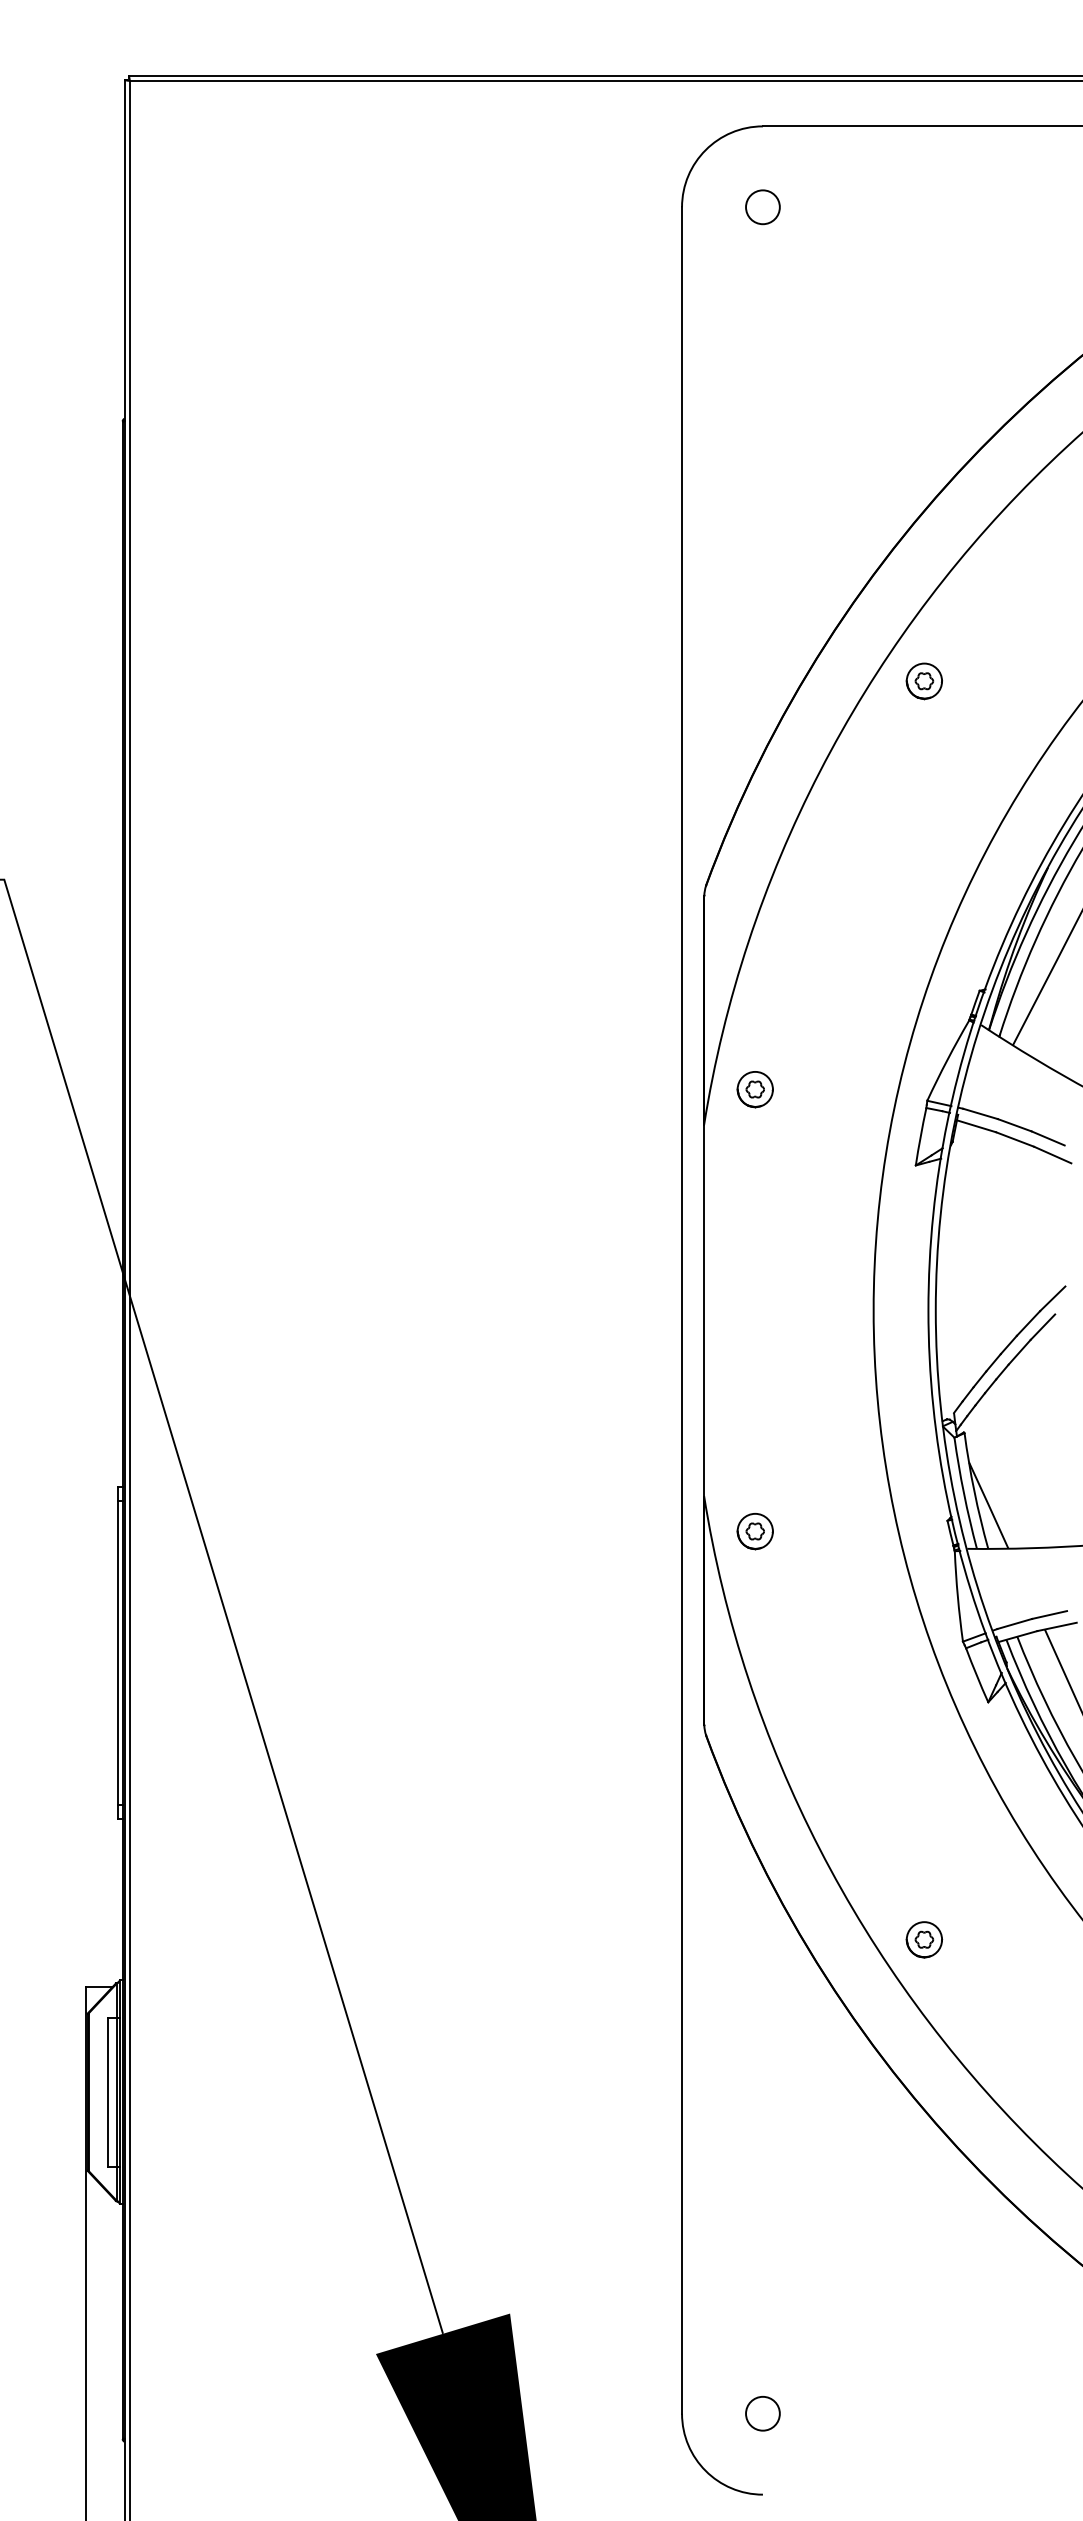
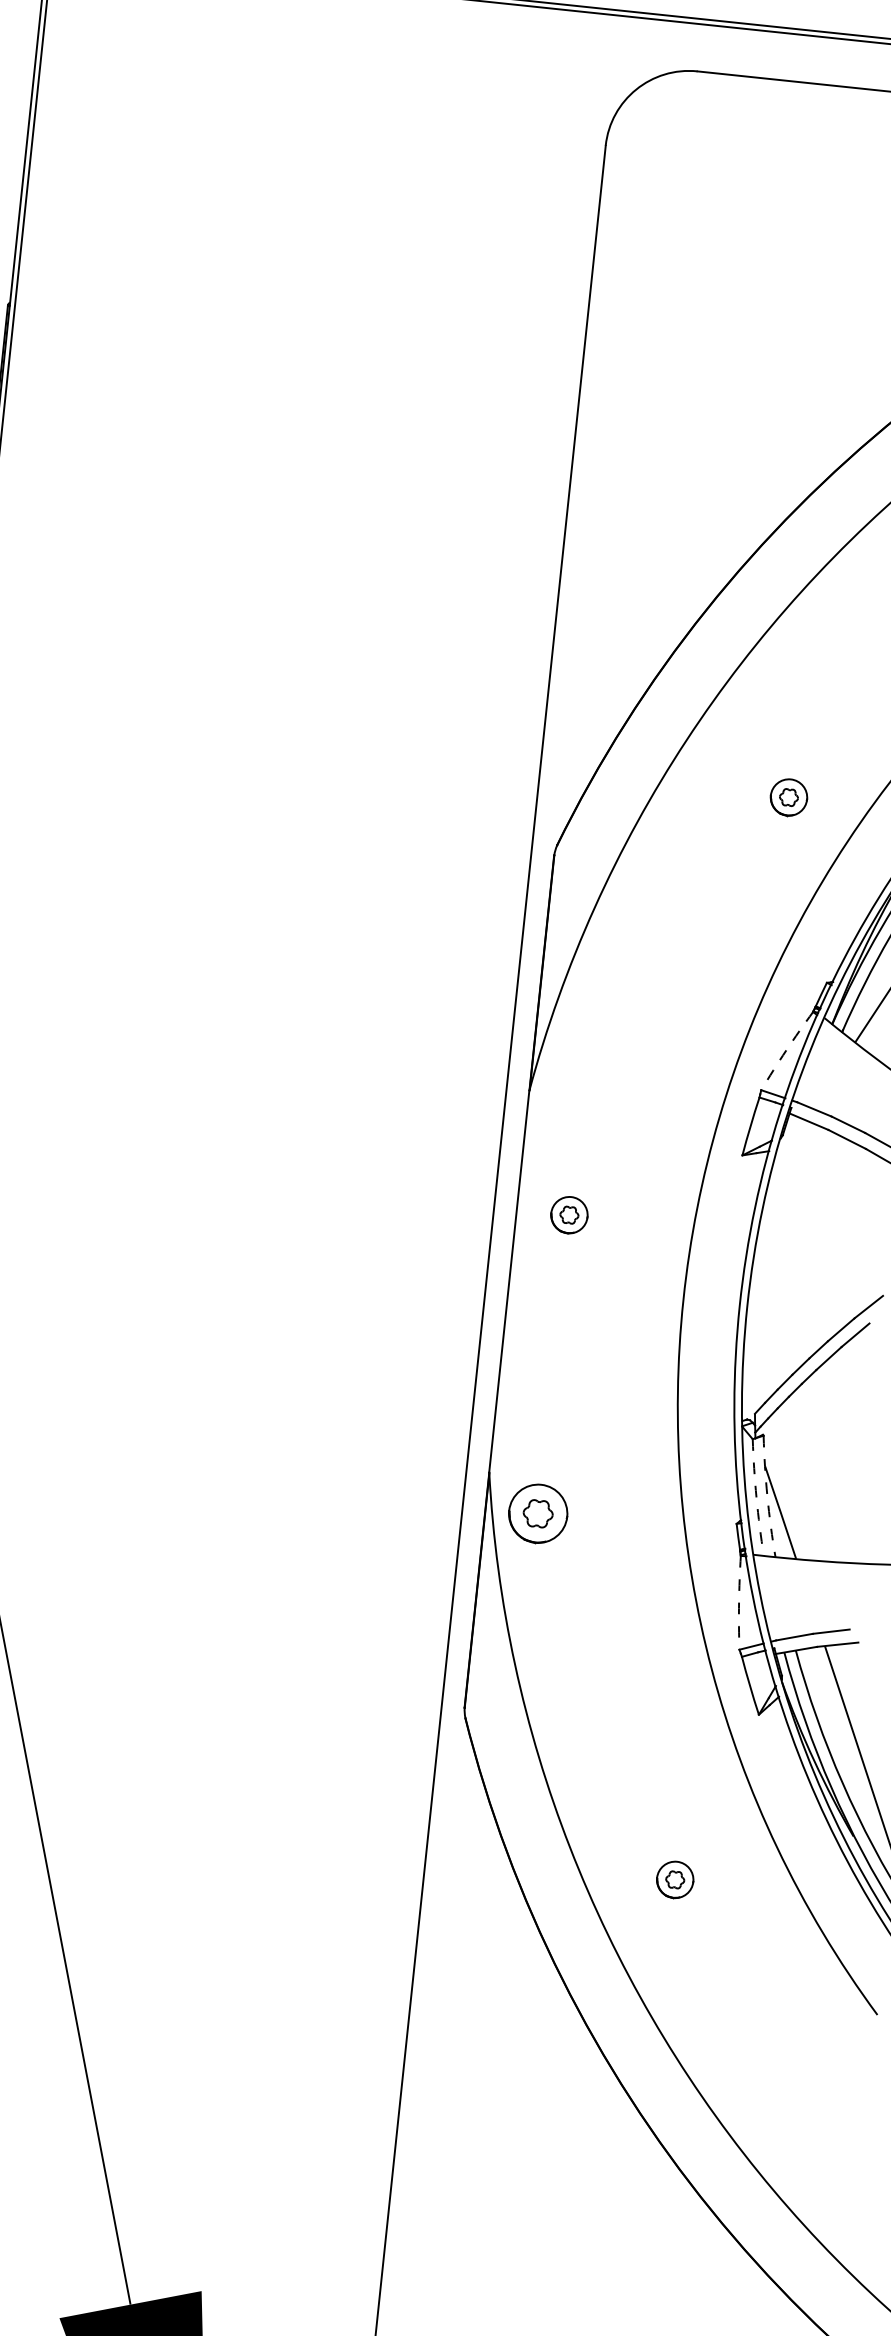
circle: (762, 207) -> (688, 154), removed
part: (923, 681) -> (788, 797), moved
arc: (947, 1060) -> (786, 1050), solid -> dashed
part: (754, 1089) -> (568, 1215), moved
arc: (974, 1491) -> (767, 1496), solid -> dashed
arc: (964, 1493) -> (757, 1497), solid -> dashed
part: (754, 1531) -> (537, 1514), size x1.6
arc: (957, 1596) -> (738, 1602), solid -> dashed
part: (924, 1939) -> (675, 1879), moved

